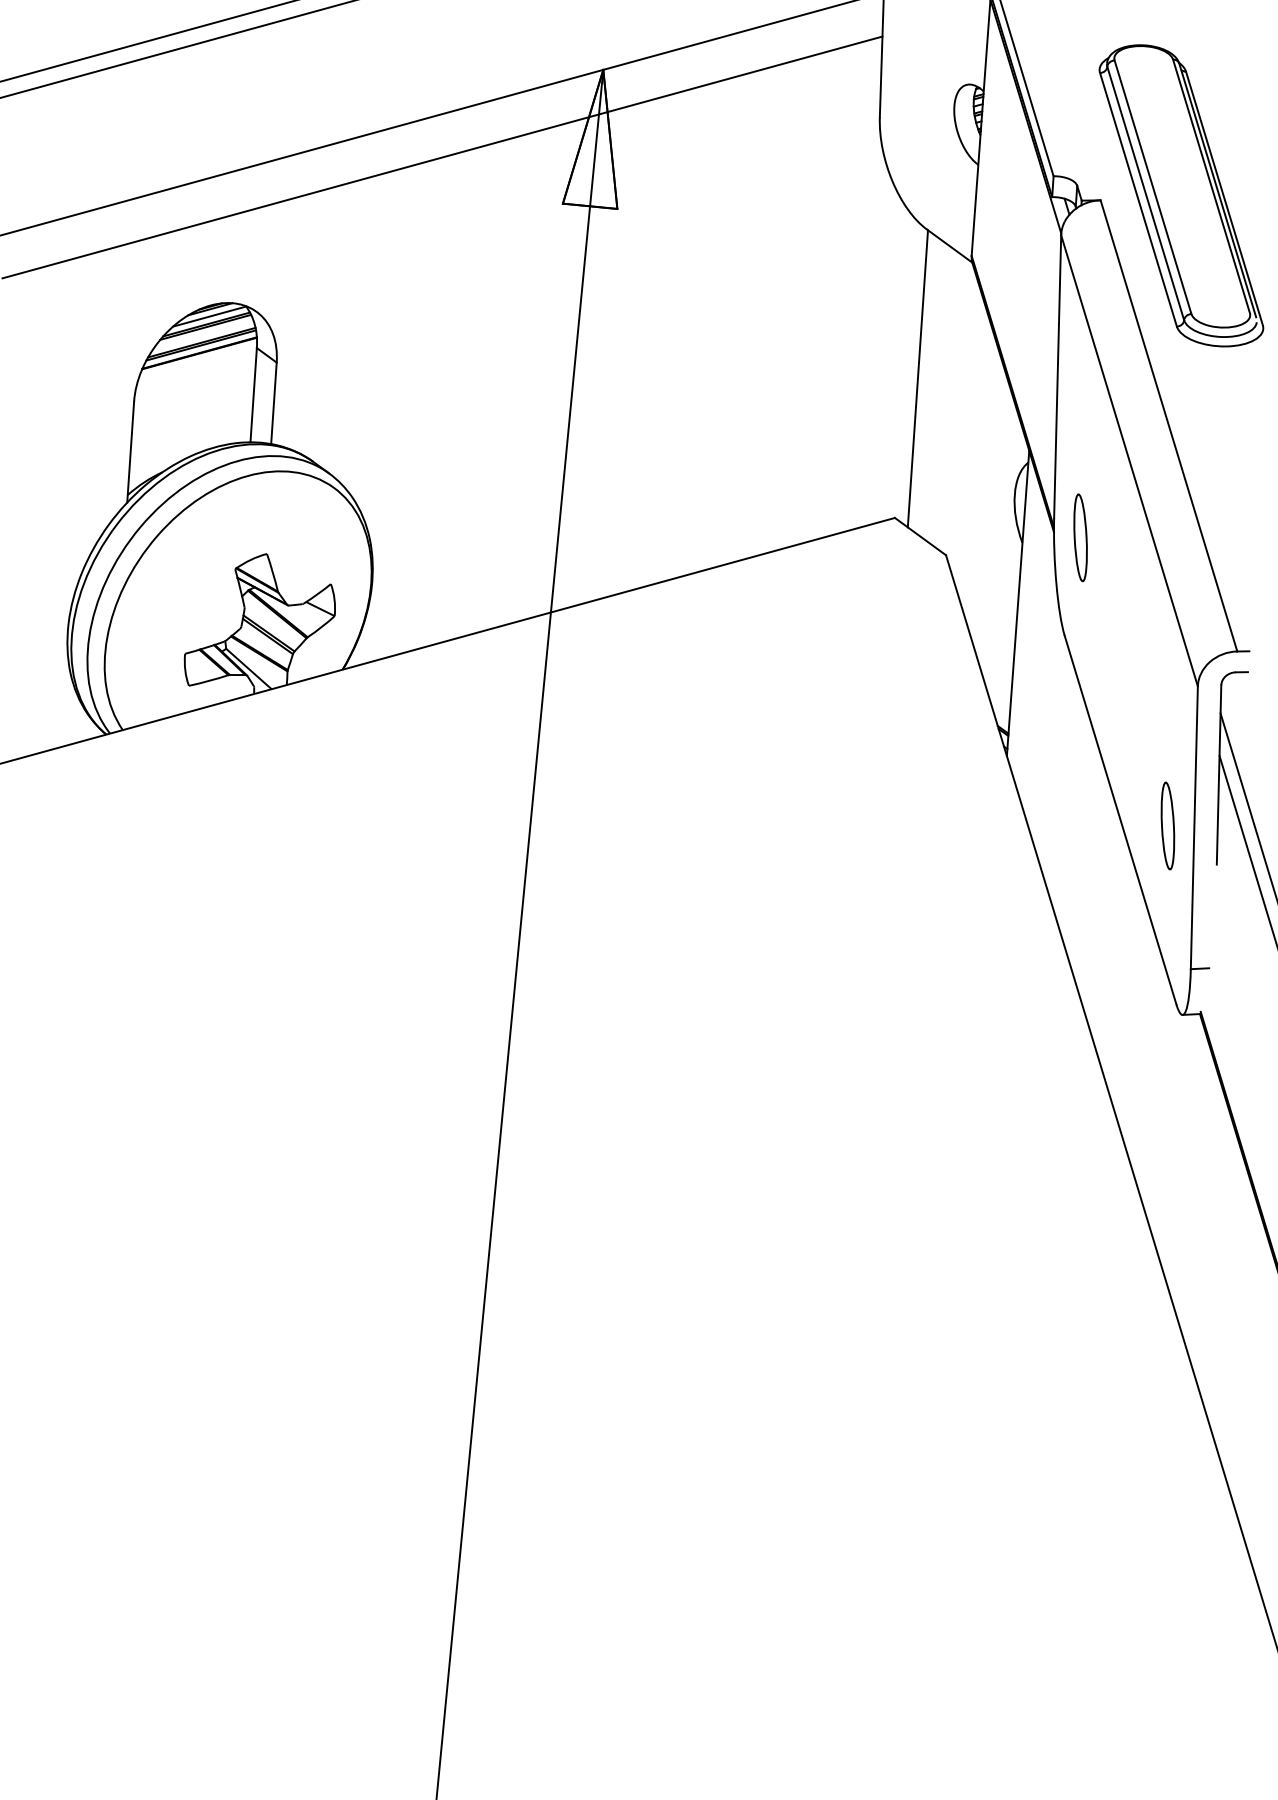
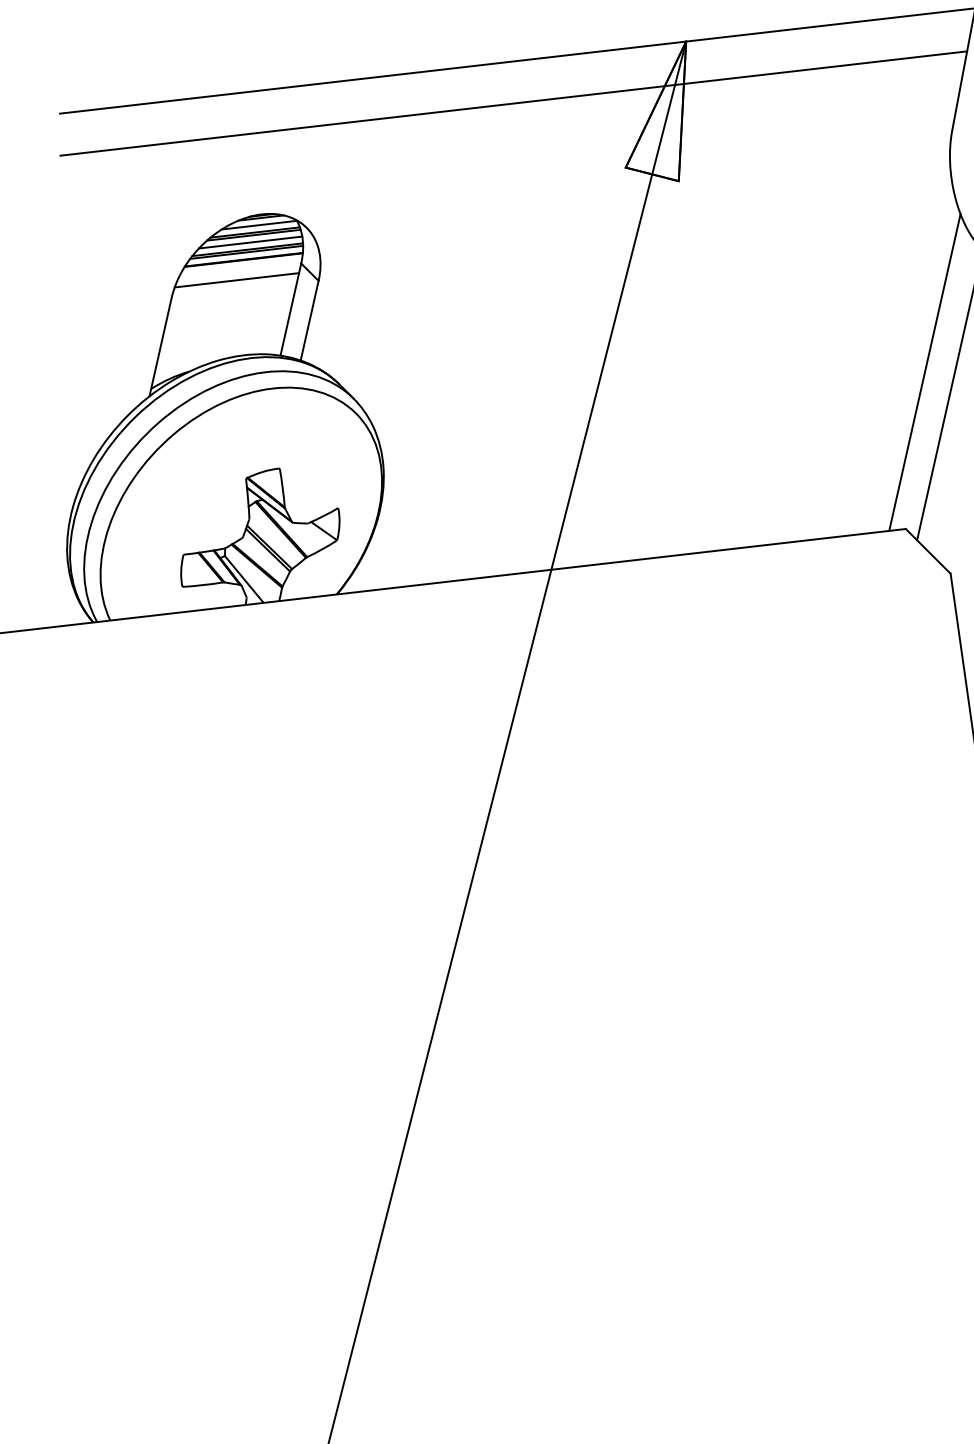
line: (203, 334) -> (250, 241), added
line: (889, 360) -> (924, 372), added
line: (195, 374) -> (236, 280), added

